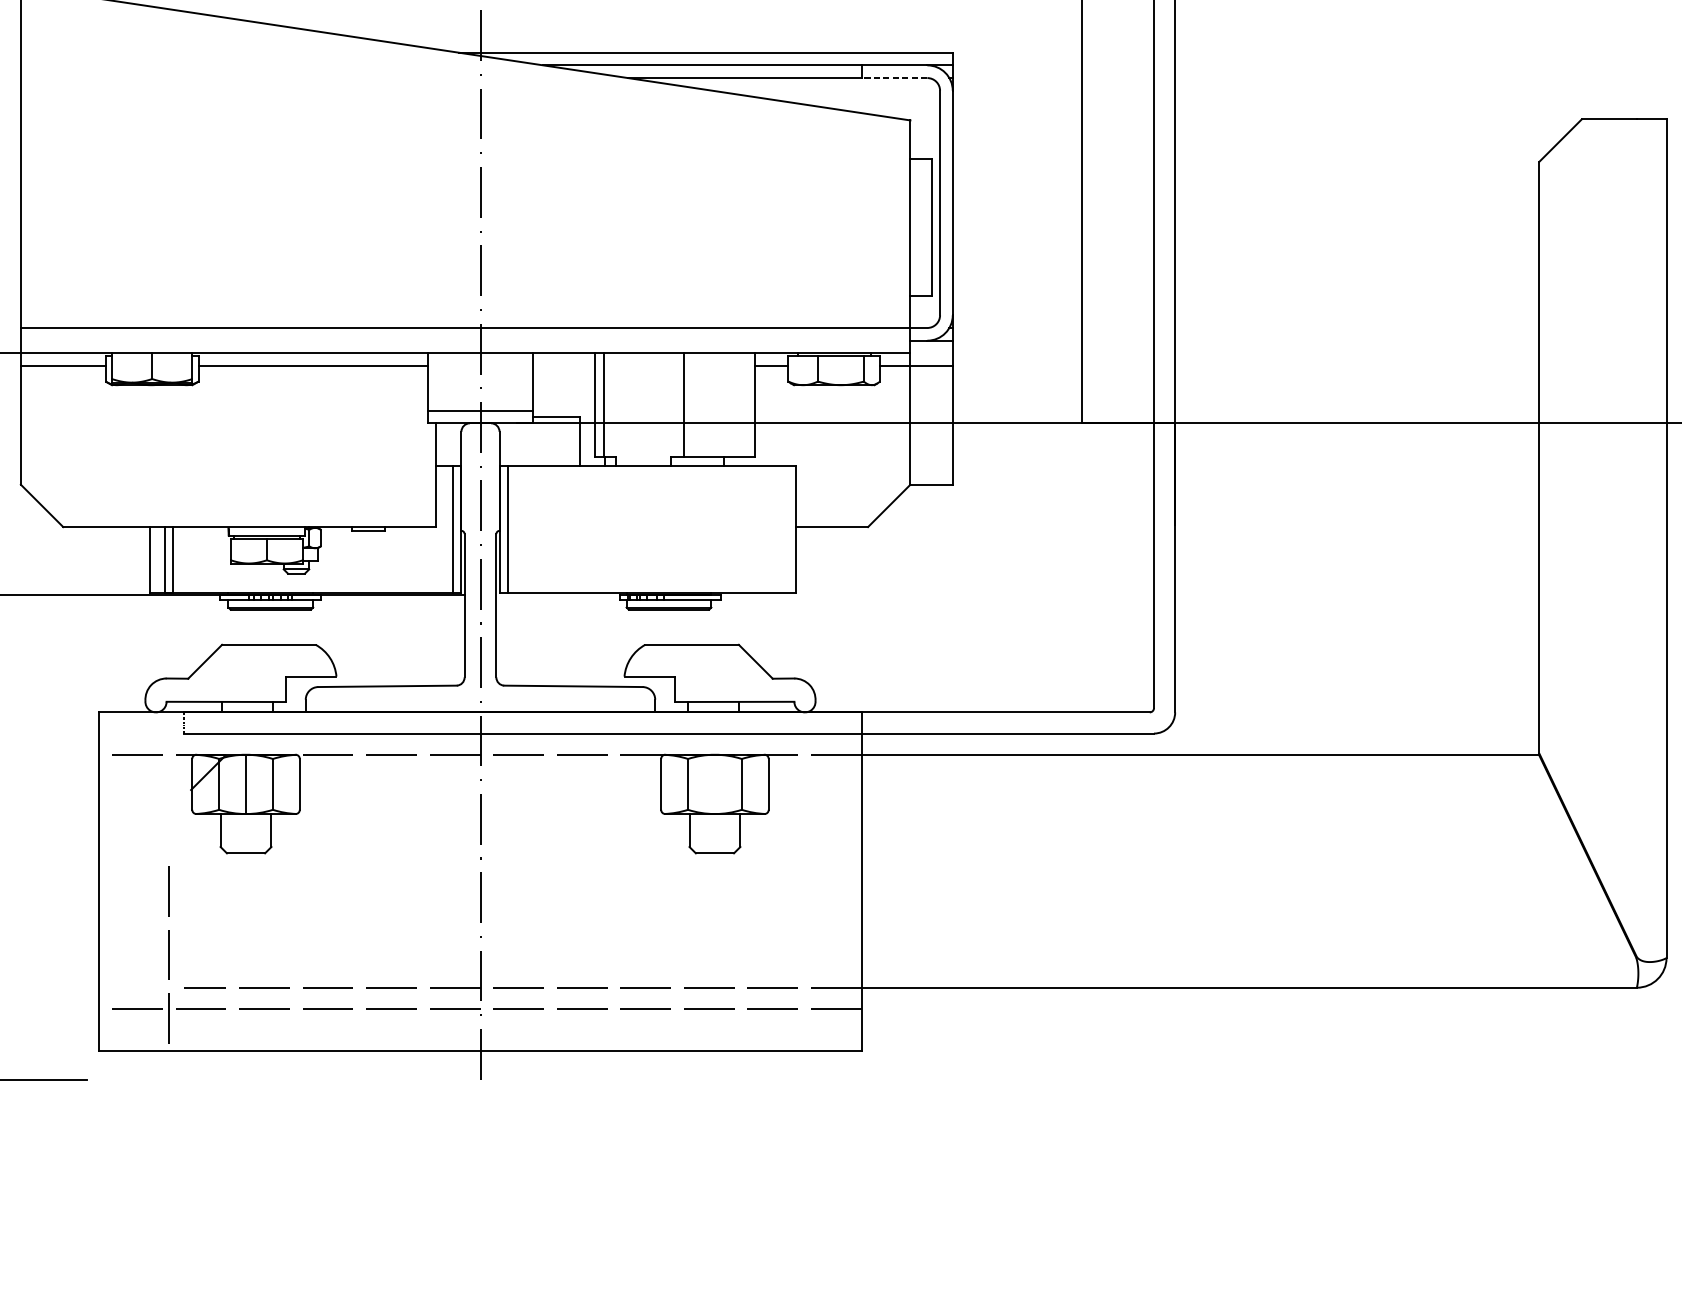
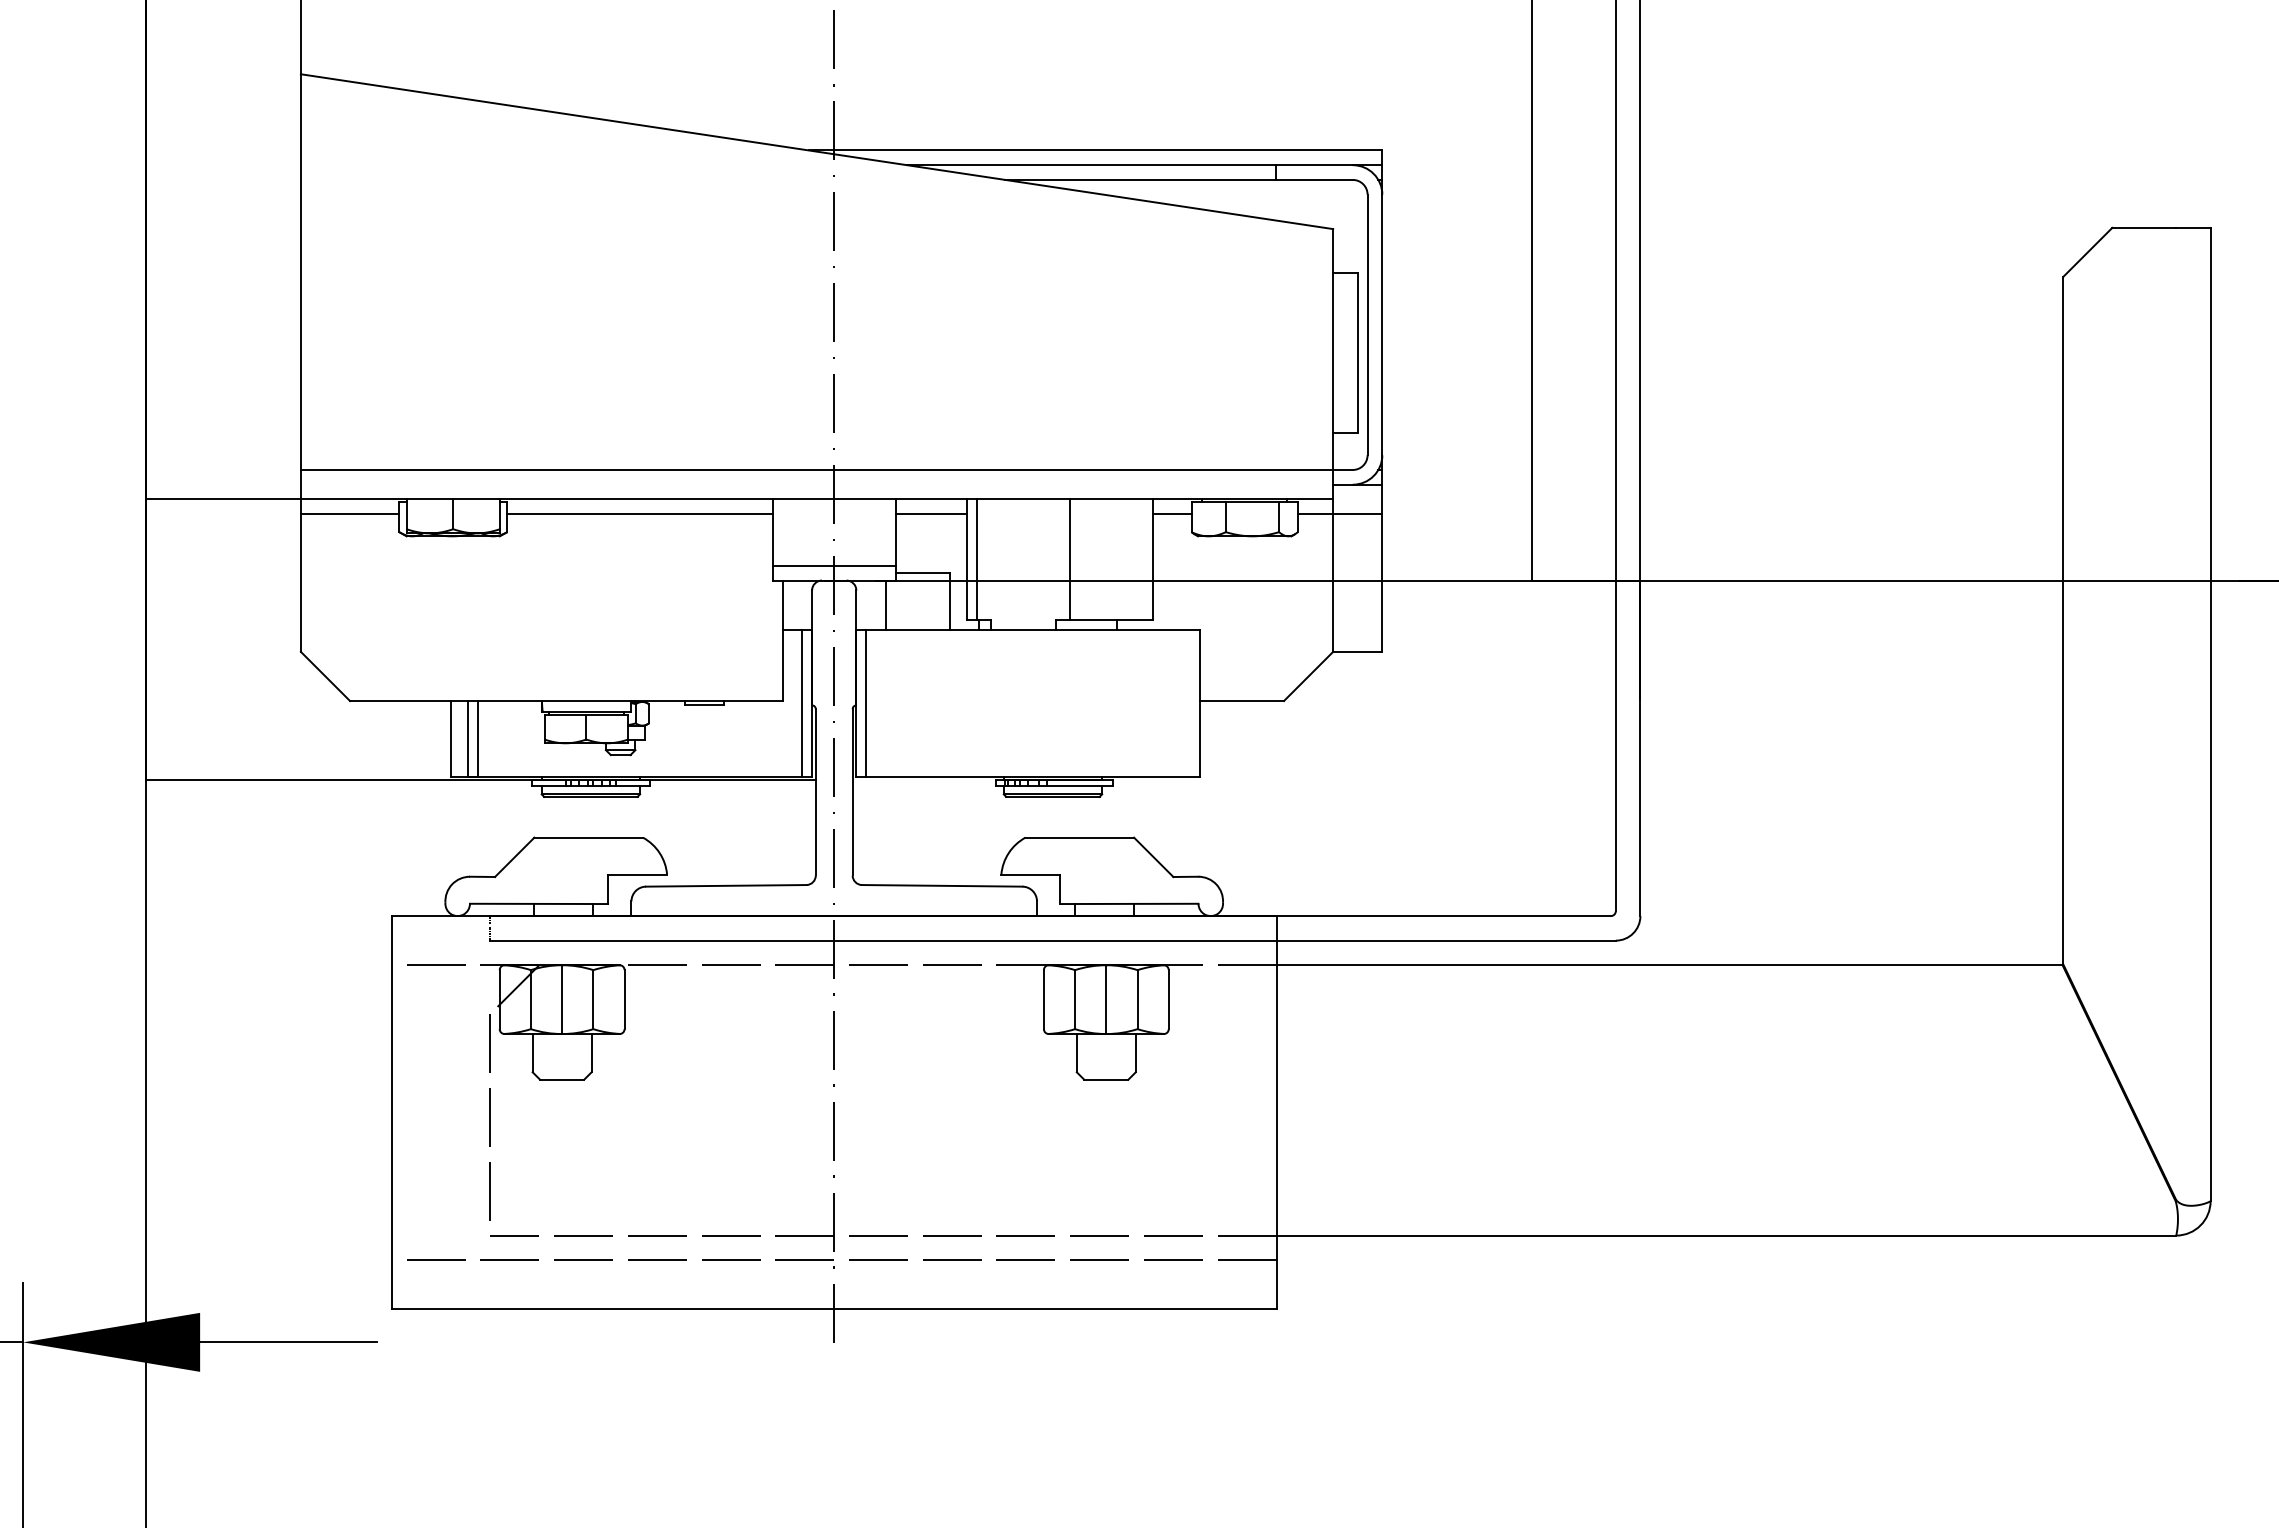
line: (894, 77) -> (1314, 179), dashed -> solid
line: (564, 366) -> (931, 514), added
line: (524, 443) -> (885, 604), added
line: (715, 784) -> (1106, 999), added
line: (168, 954) -> (489, 1117), moved

